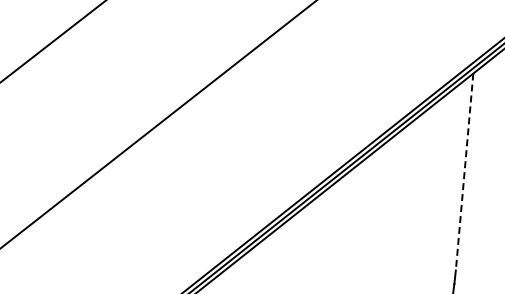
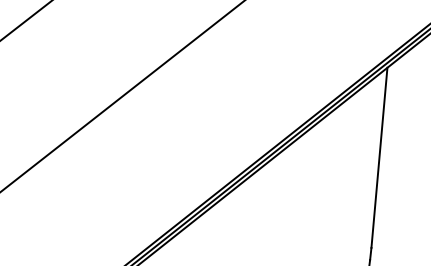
line: (464, 172) -> (379, 158), dashed -> solid

